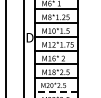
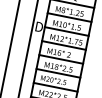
line: (56, 91) -> (55, 86), dashed -> solid

